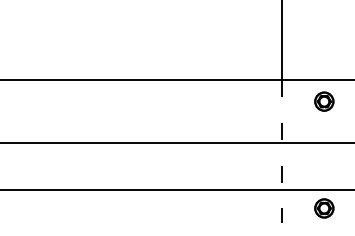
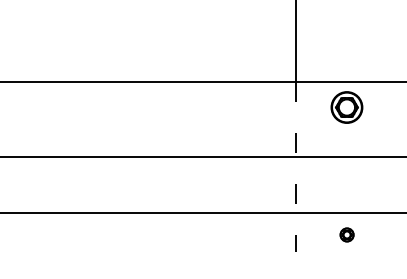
part: (324, 101) -> (347, 107), size x1.4
part: (324, 208) -> (347, 234), size x0.6

